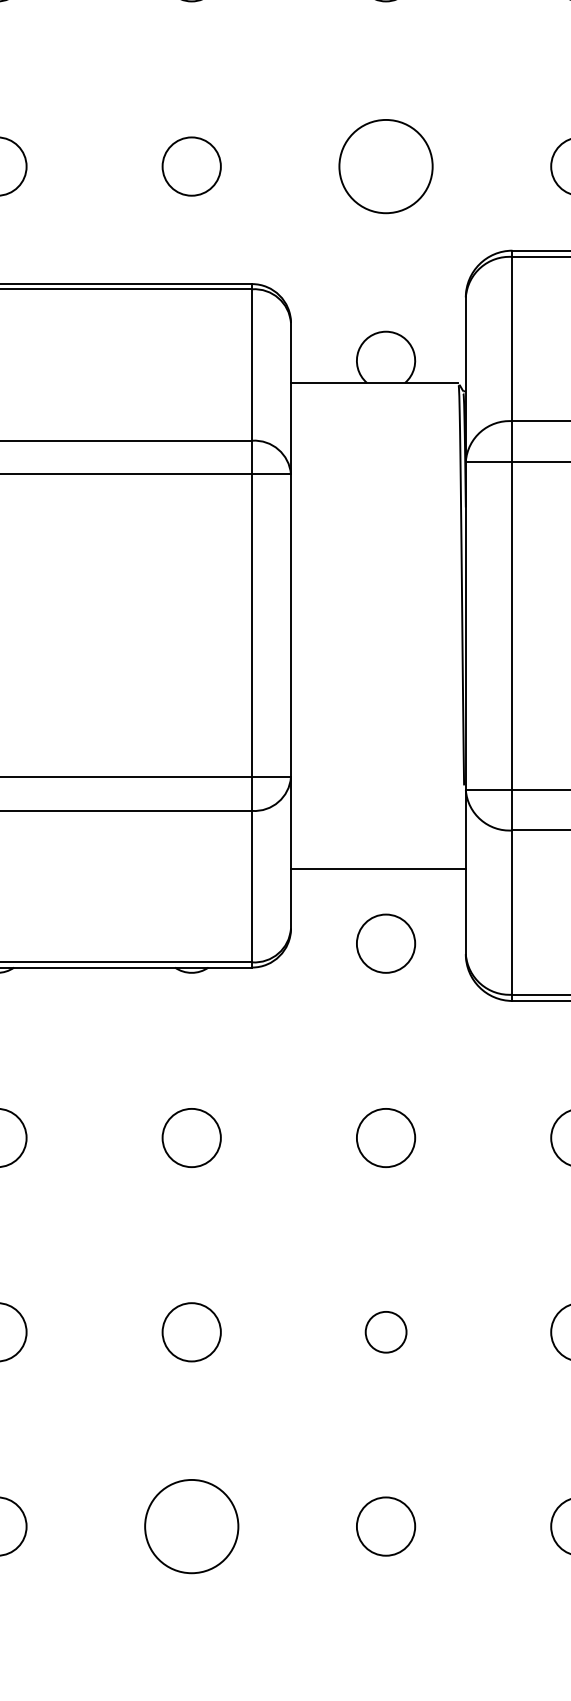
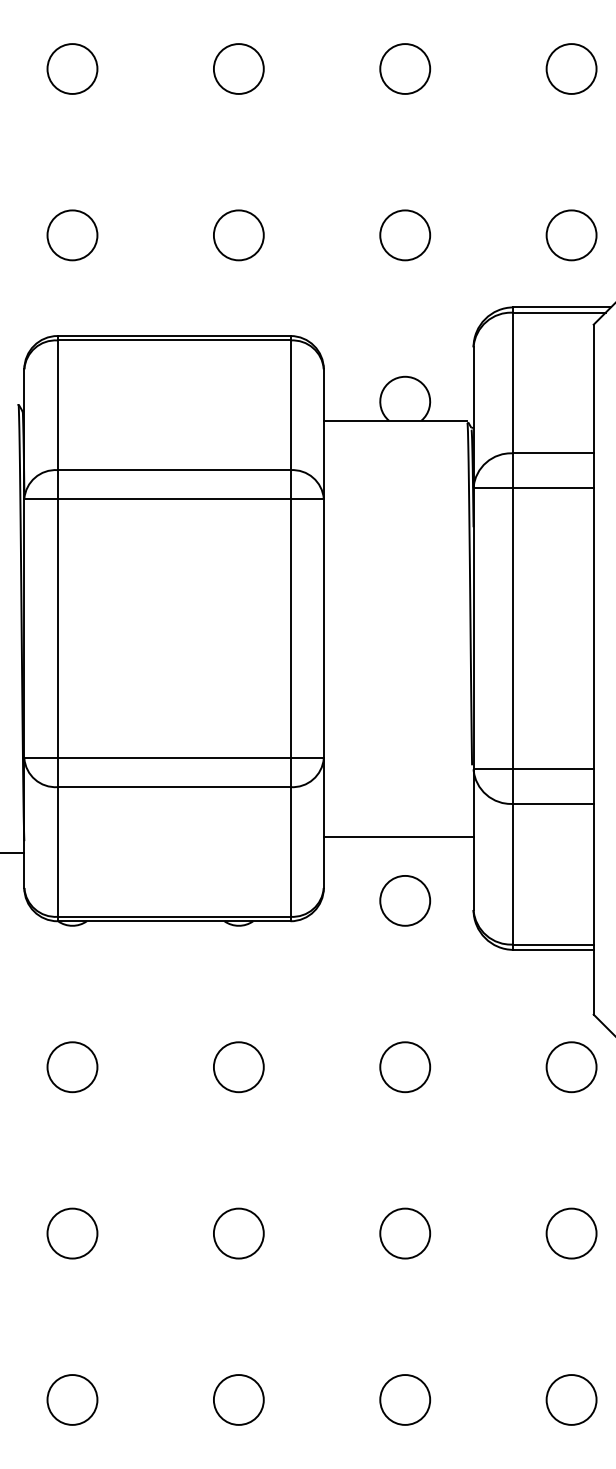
circle: (386, 166) -> (405, 235), size x0.62
circle: (386, 1332) -> (405, 1233), size x1.43
circle: (191, 1526) -> (238, 1399), size x0.62

